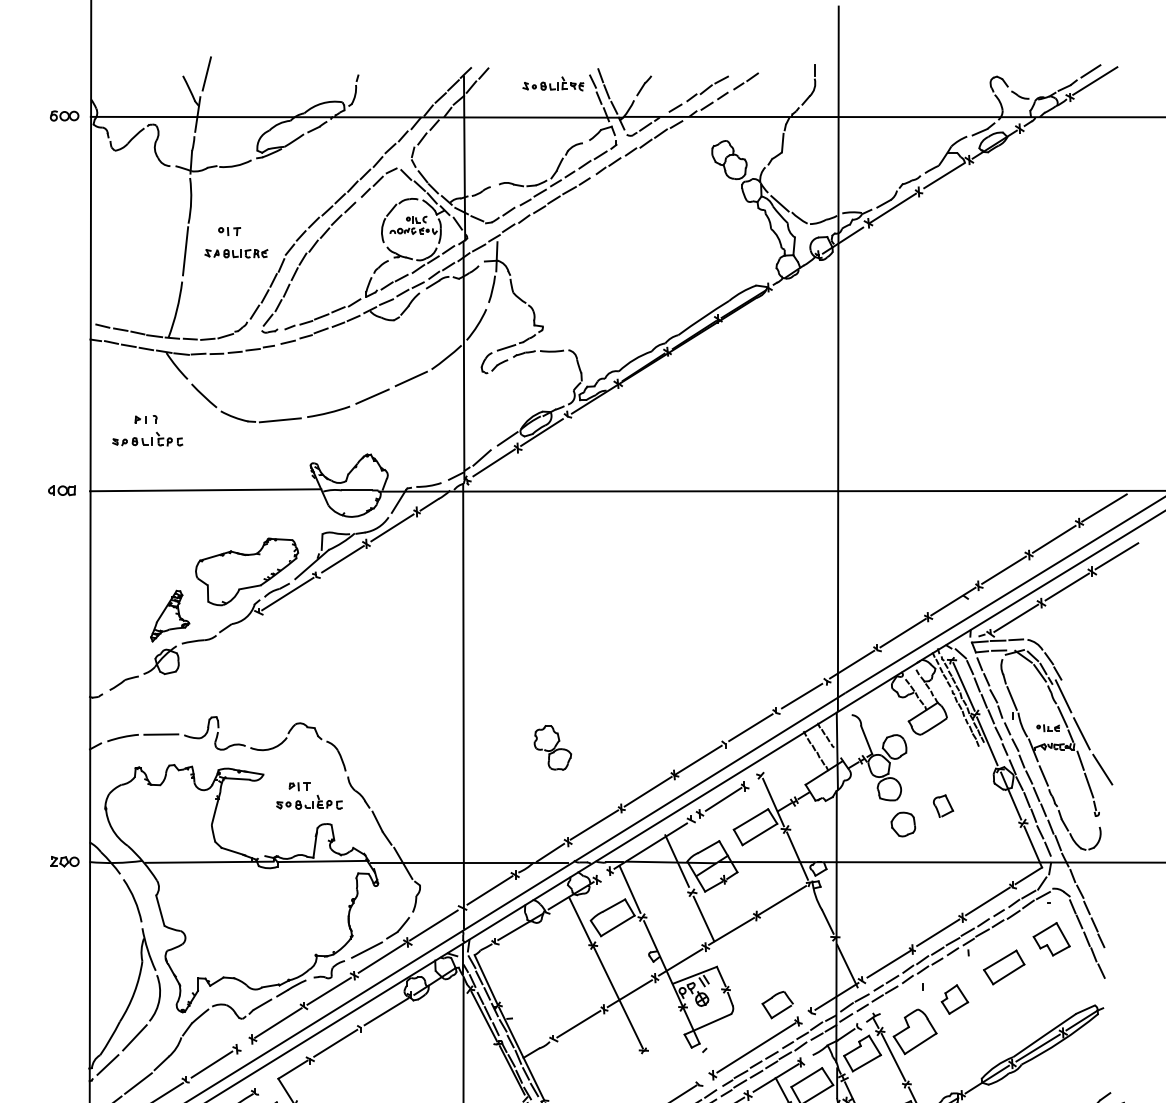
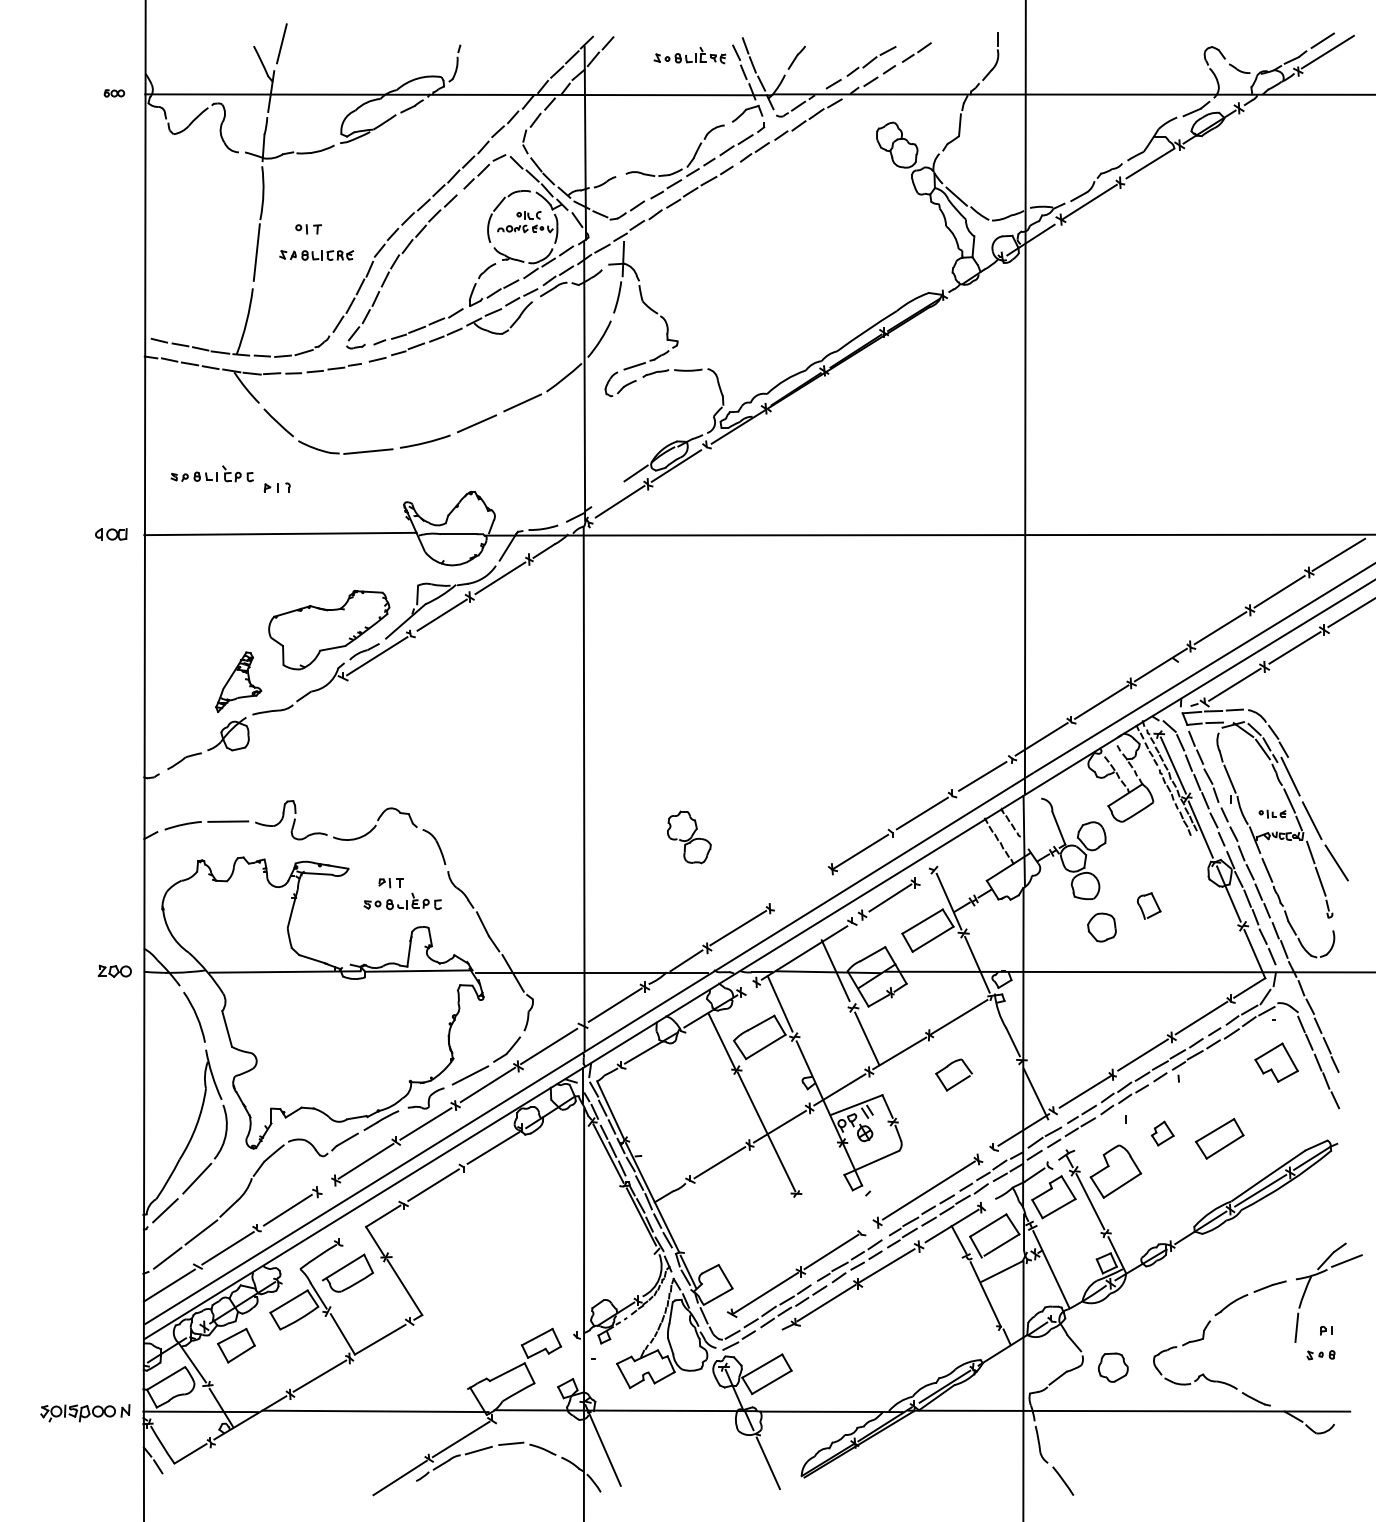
part: (64, 116) -> (114, 93), size x0.6
part: (145, 419) -> (276, 487), moved
line: (481, 457) -> (605, 495), removed
line: (648, 791) -> (801, 888), removed
part: (1004, 967) -> (1219, 1138), moved
part: (954, 999) -> (1162, 1133), size x0.7
part: (777, 1004) -> (953, 1074), moved

